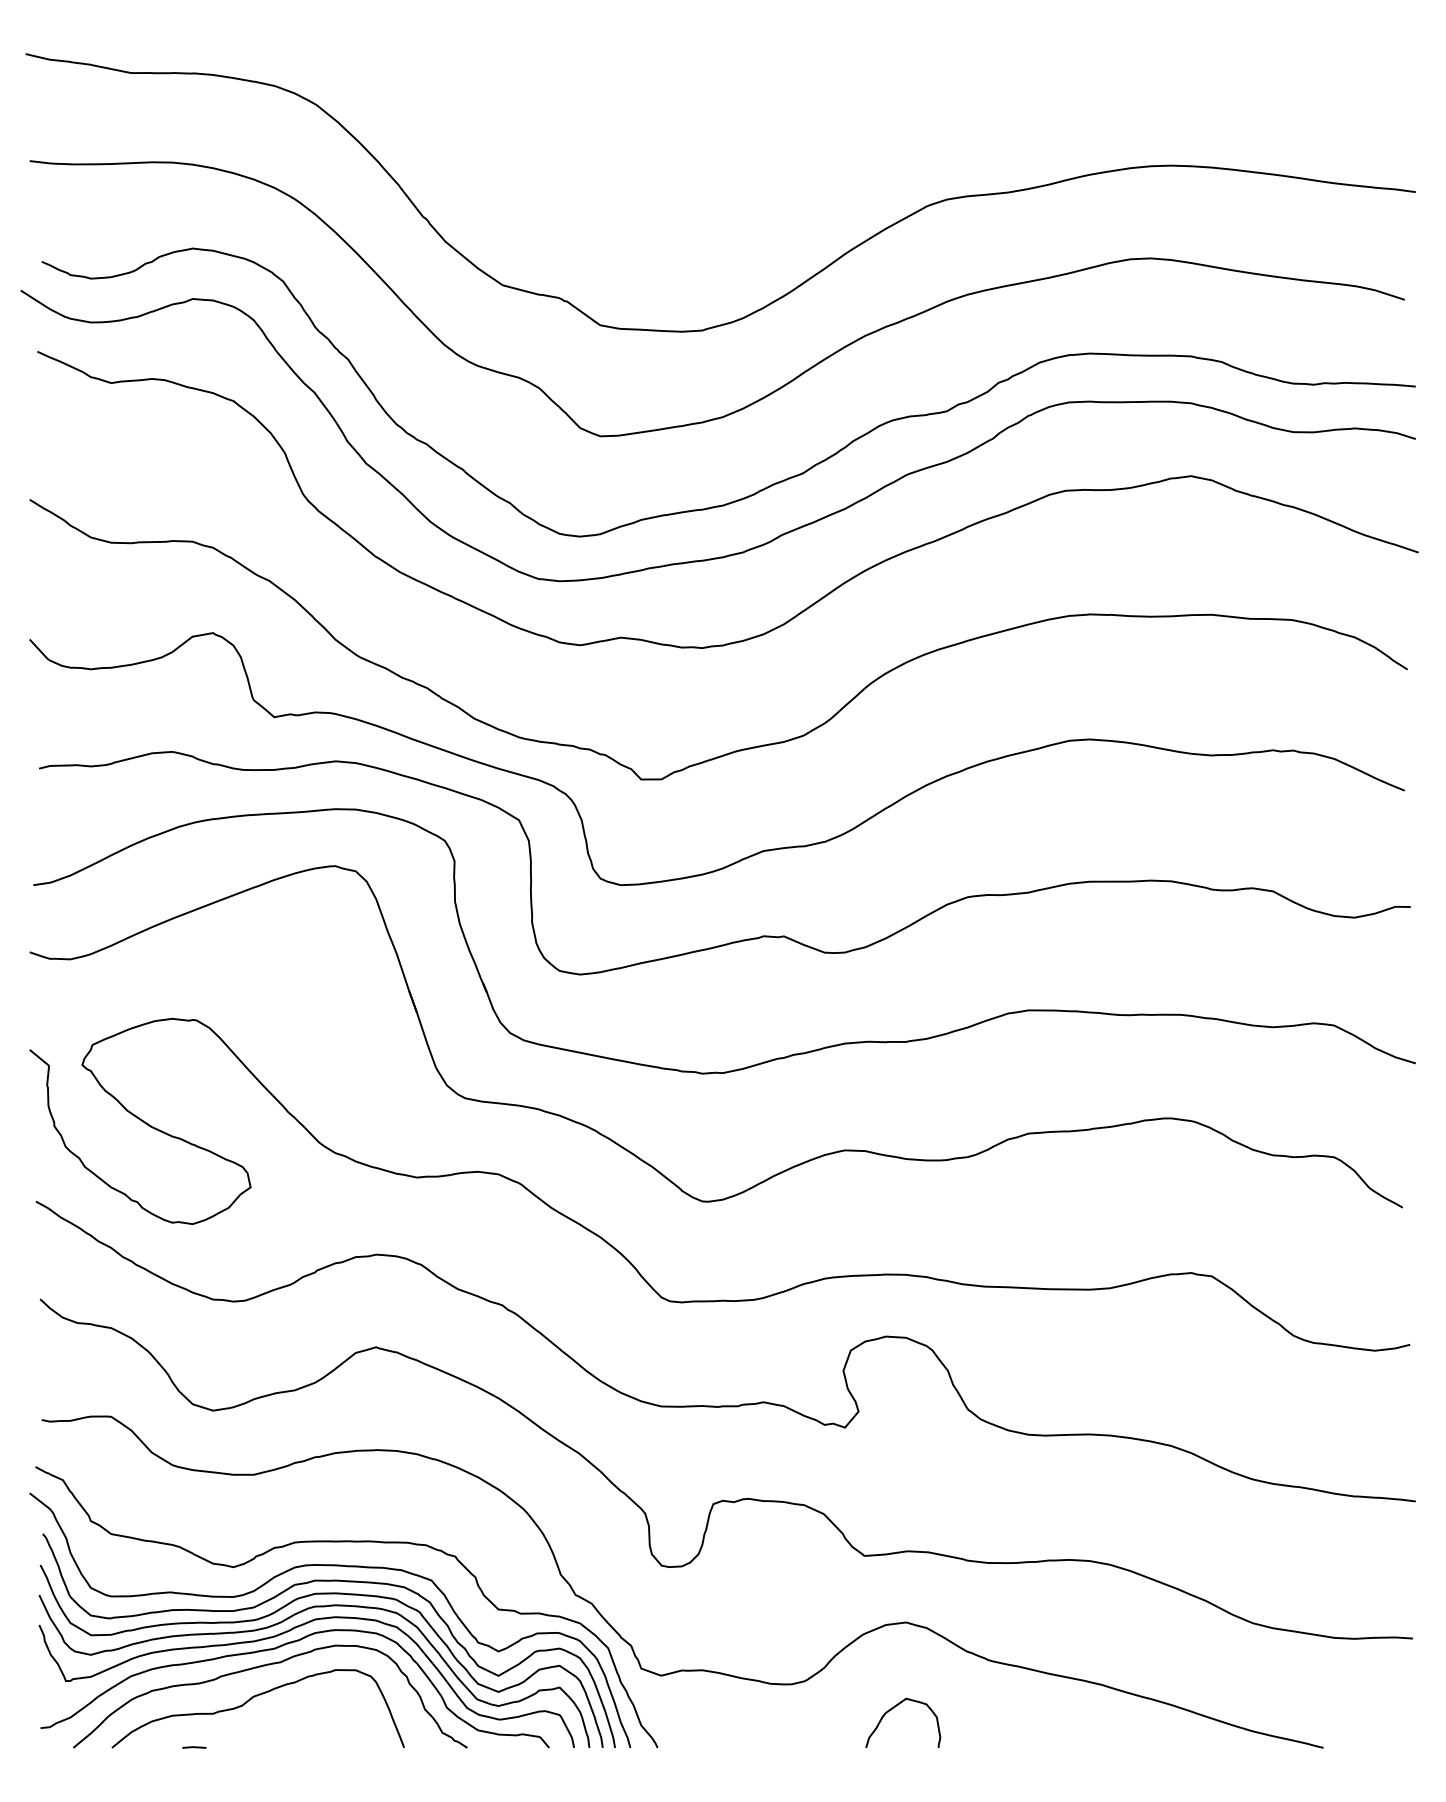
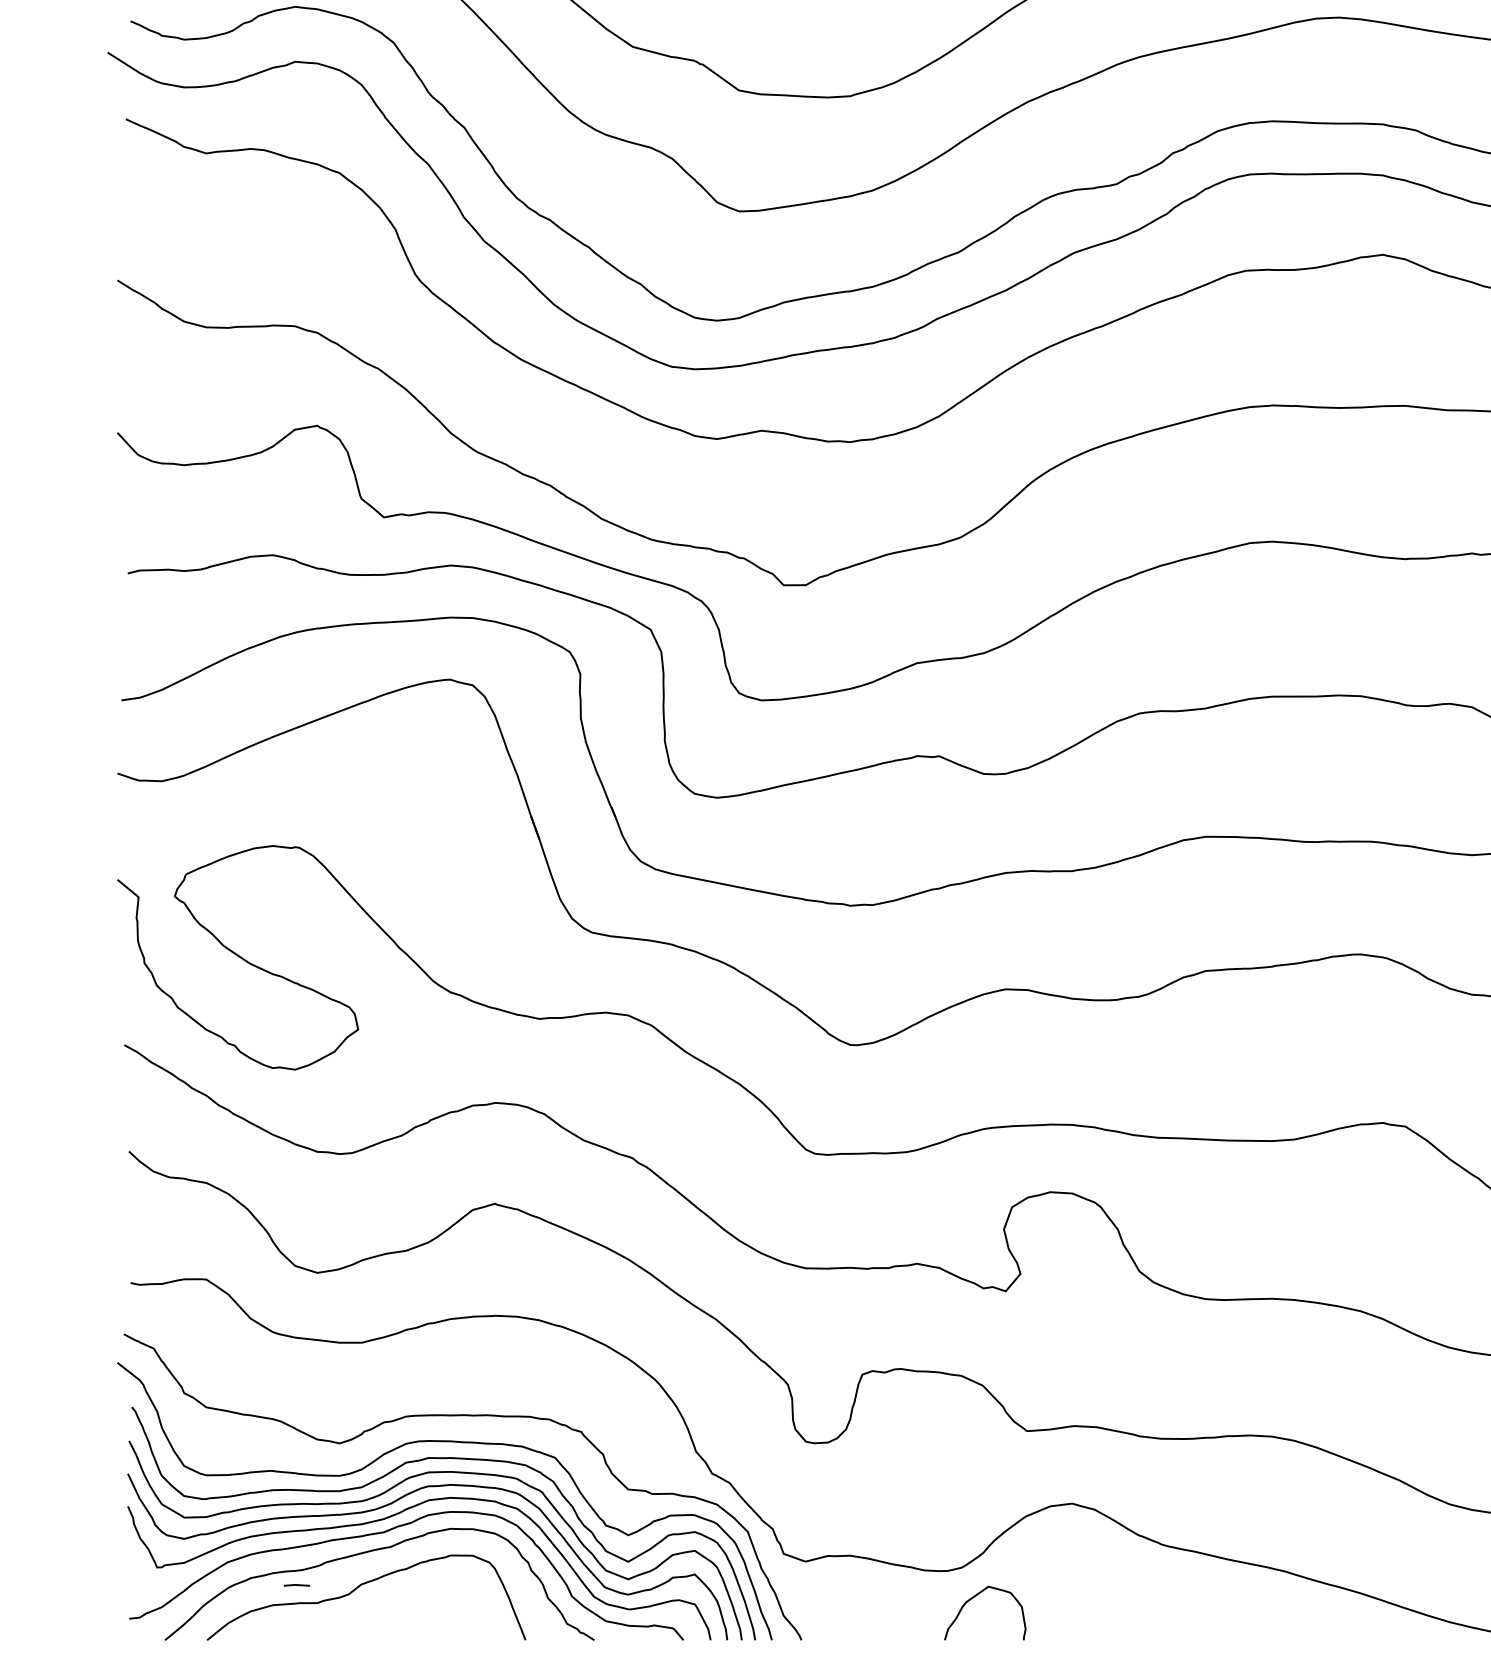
curve: (894, 1708) -> (975, 1597), moved
line: (194, 1747) -> (297, 1585), moved

